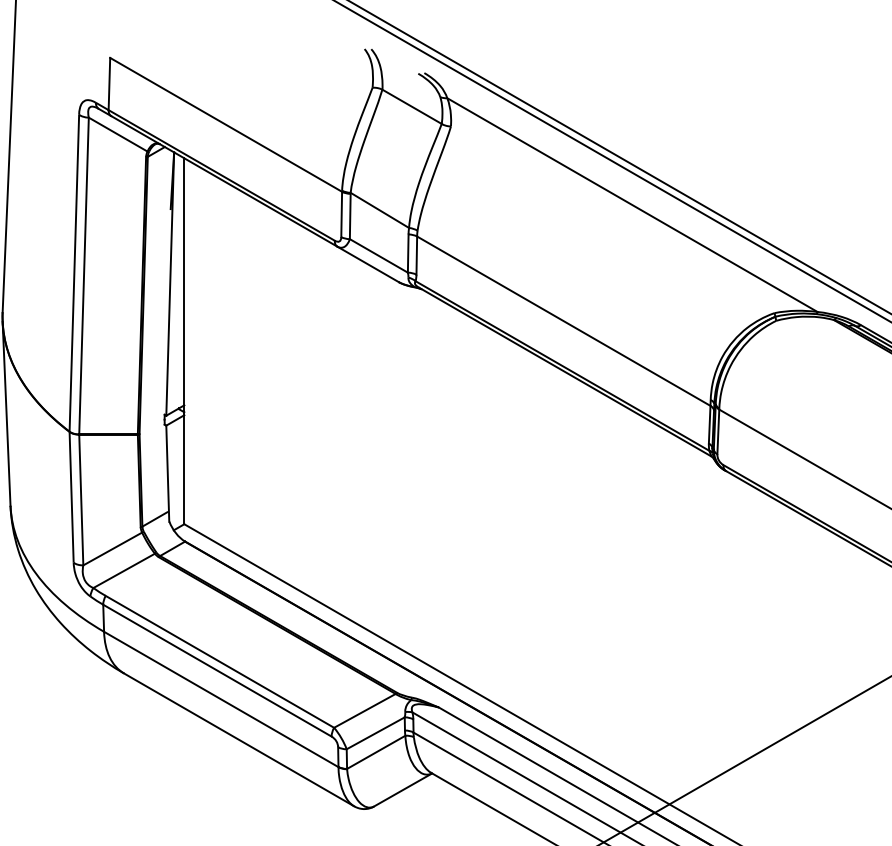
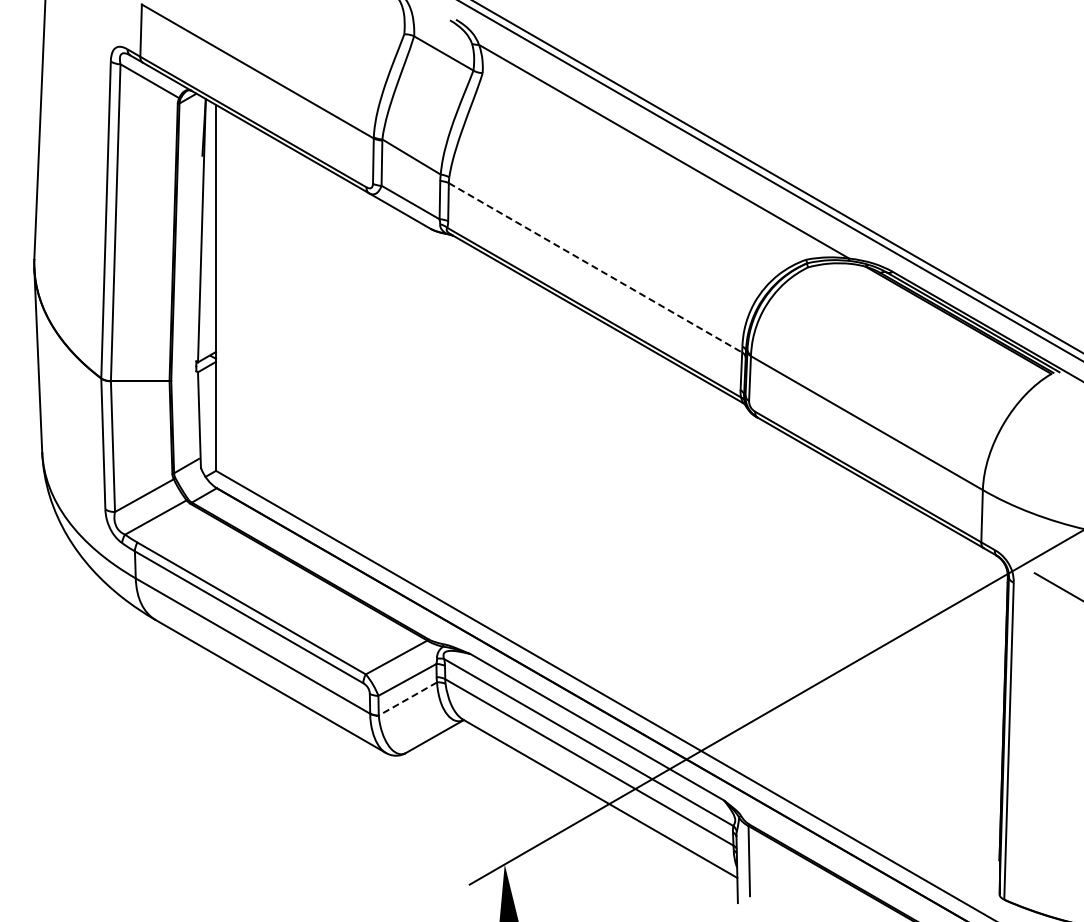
line: (563, 321) -> (595, 268), solid -> dashed
line: (375, 751) -> (407, 698), solid -> dashed

